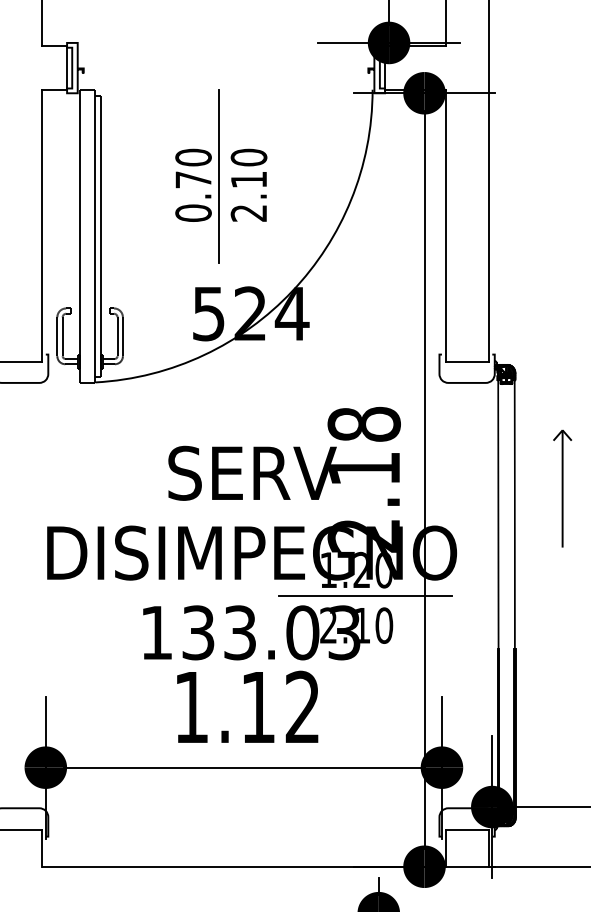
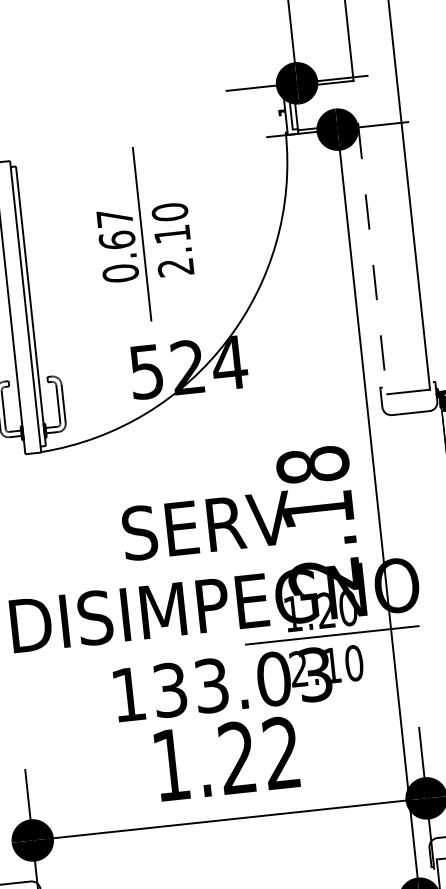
text: (193, 168) -> (115, 228), 0.70 -> 0.67
line: (445, 225) -> (372, 258), solid -> dashed
text: (257, 706) -> (236, 757), 1.12 -> 1.22

